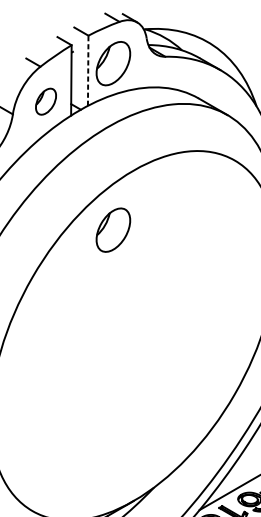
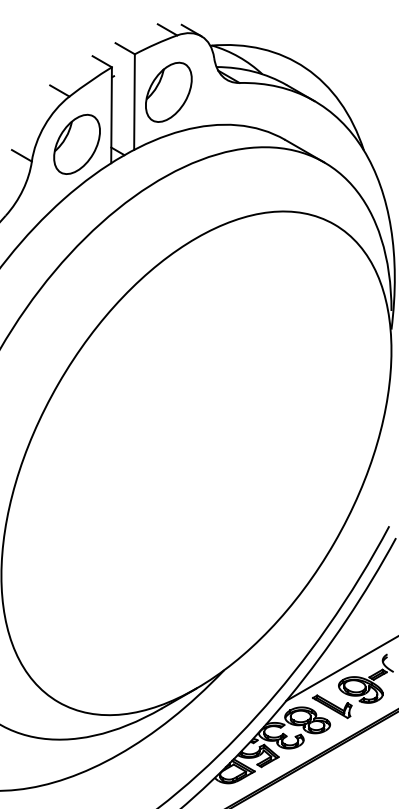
line: (88, 71) -> (134, 102), dashed -> solid
part: (45, 101) -> (76, 143), size x1.67
part: (113, 229) -> (168, 318), removed

